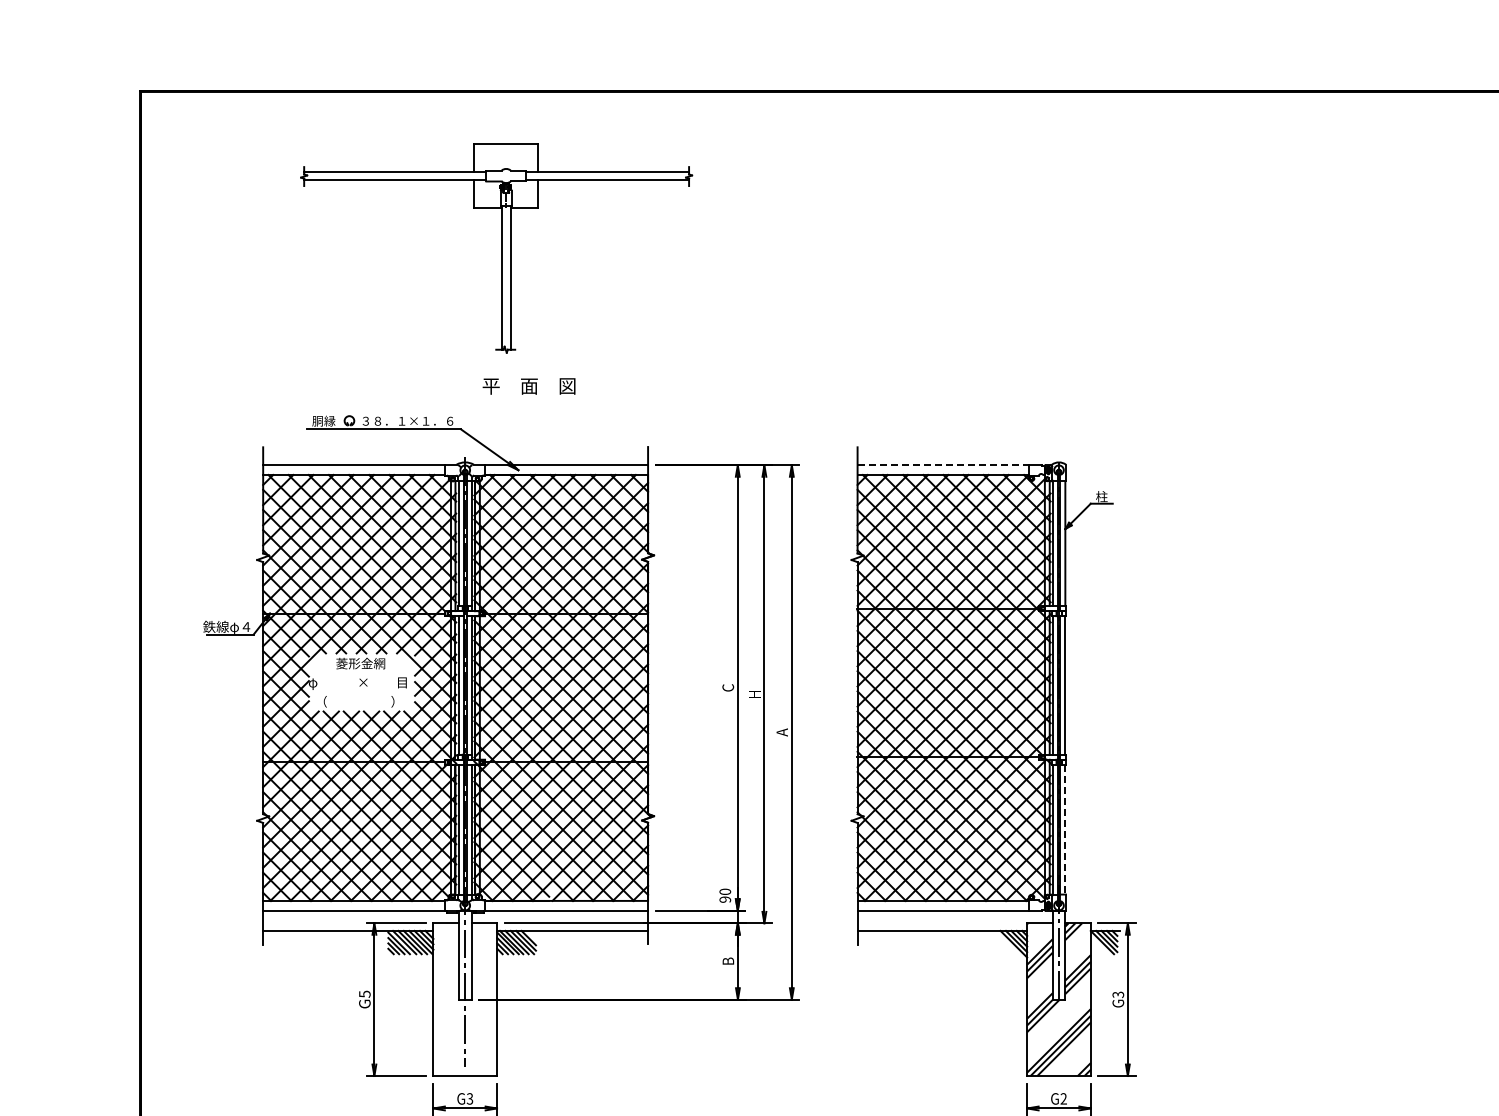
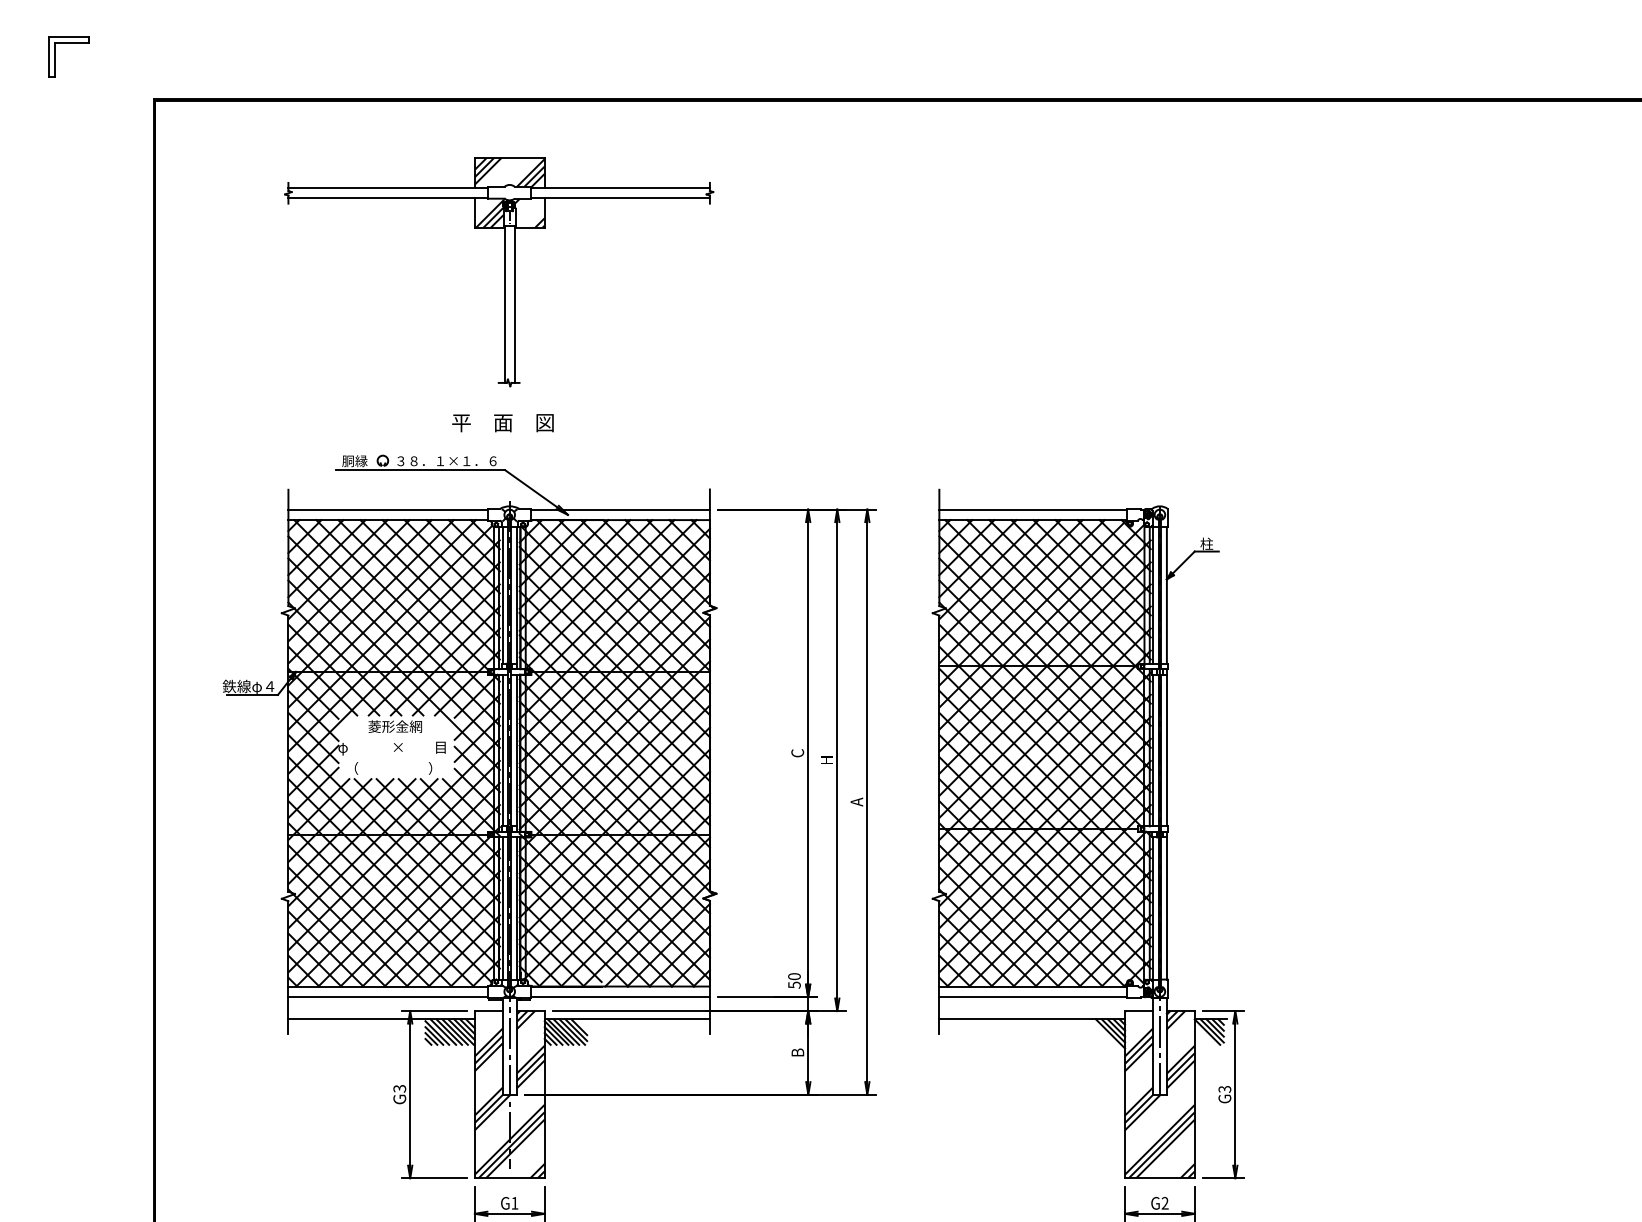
part: (62, 39) -> (68, 43), added
part: (496, 248) -> (499, 272), moved
text: (528, 386) -> (502, 423), moved
line: (943, 465) -> (1033, 509), dashed -> solid
line: (1065, 829) -> (1167, 908), dashed -> solid
text: (724, 899) -> (793, 984), 90 -> 50
text: (364, 993) -> (399, 1087), G5 -> G3
hatch: (465, 999) -> (509, 1094), added
text: (469, 1098) -> (514, 1202), G3 -> G1

